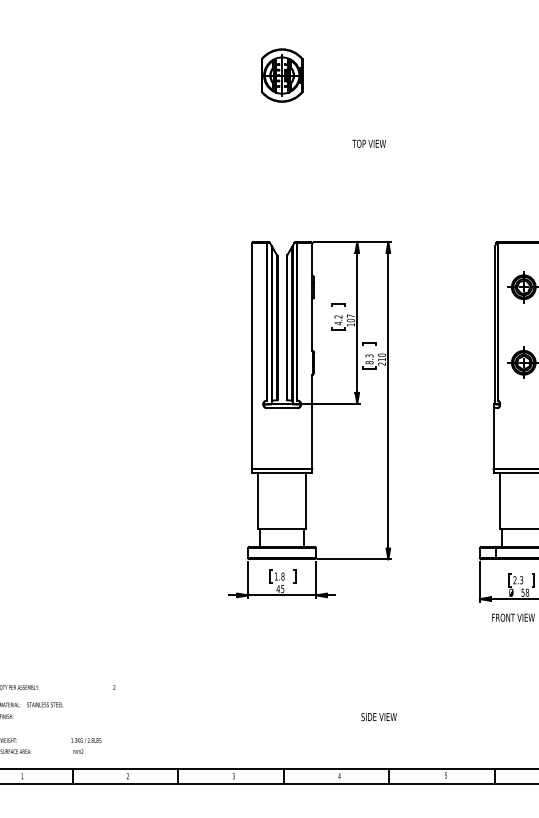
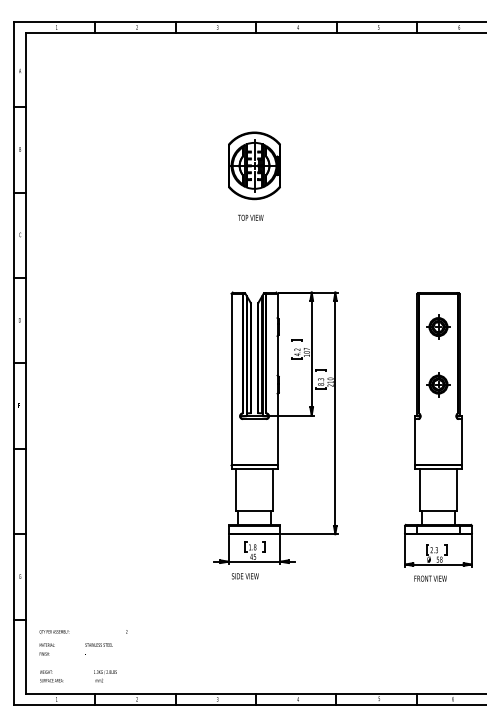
part: (282, 75) -> (254, 165), size x1.67
text: (368, 143) -> (250, 217), moved
text: (44, 704) -> (98, 644), moved
text: (379, 717) -> (245, 576), moved

